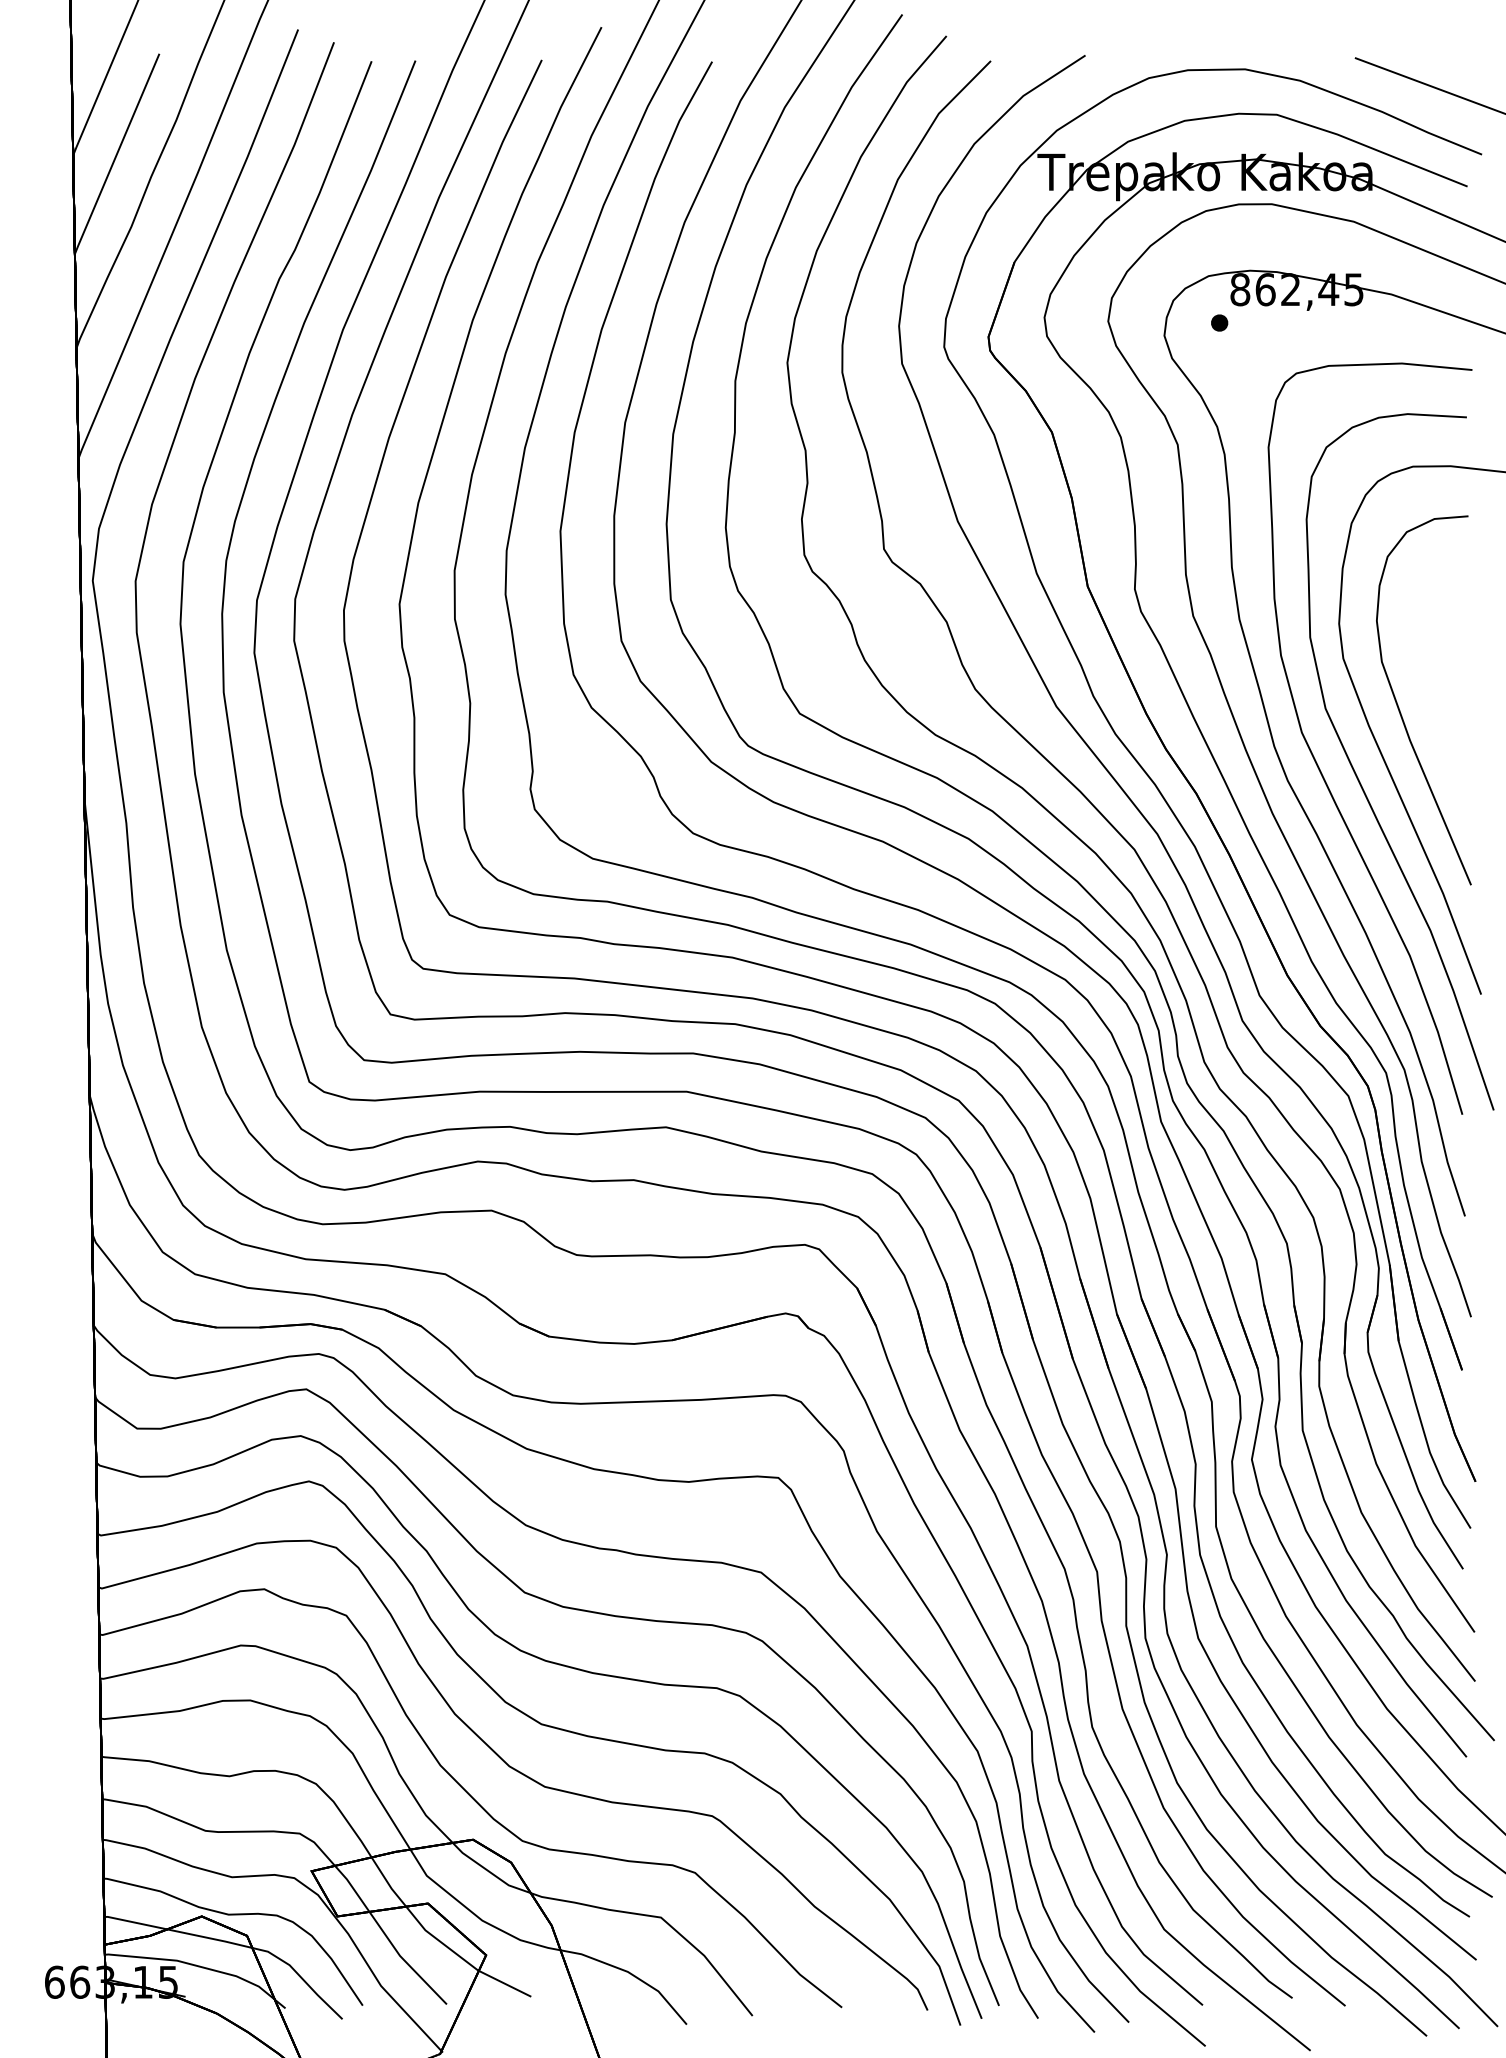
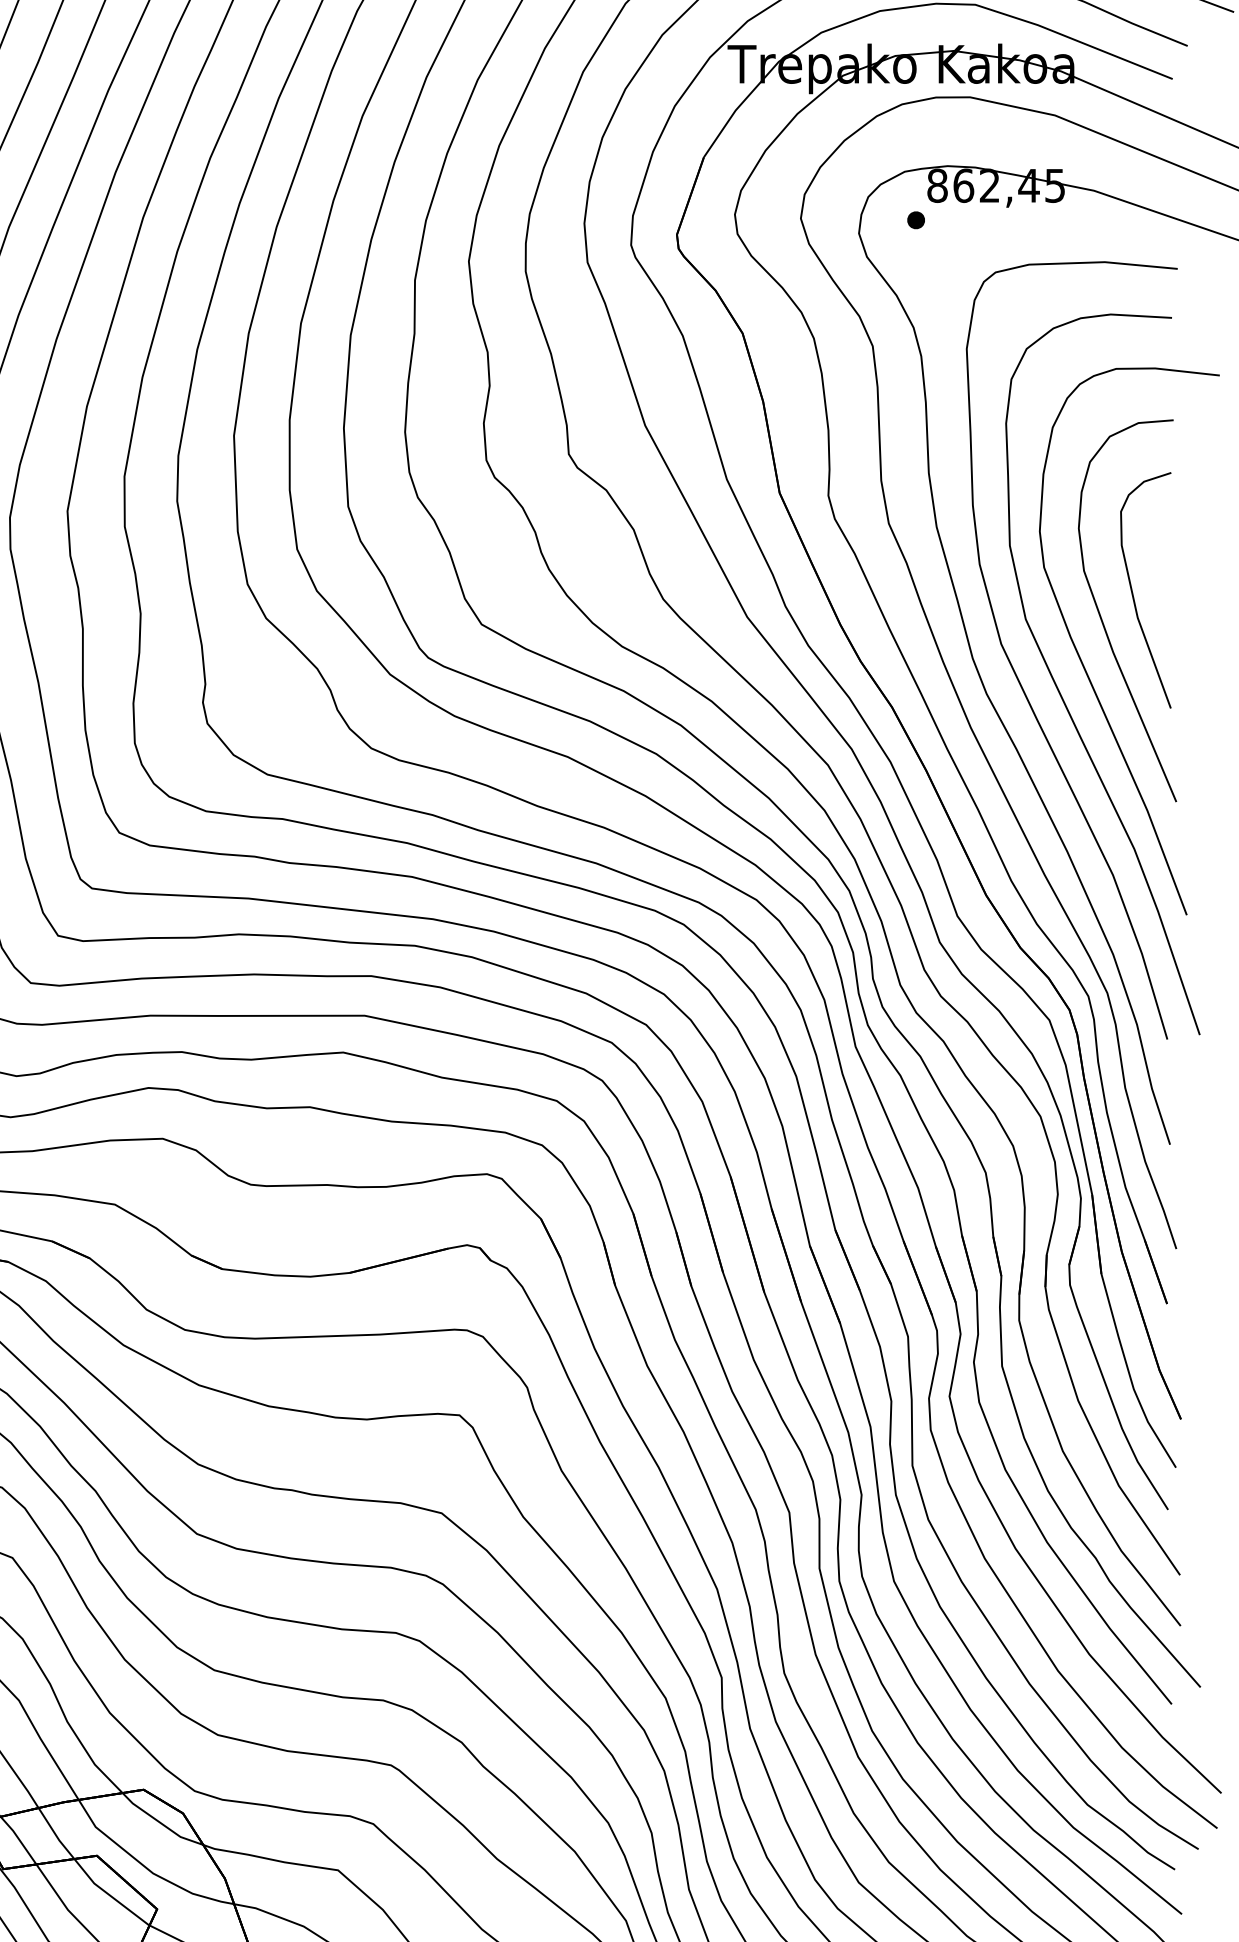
curve: (1429, 682) -> (1133, 592), added

